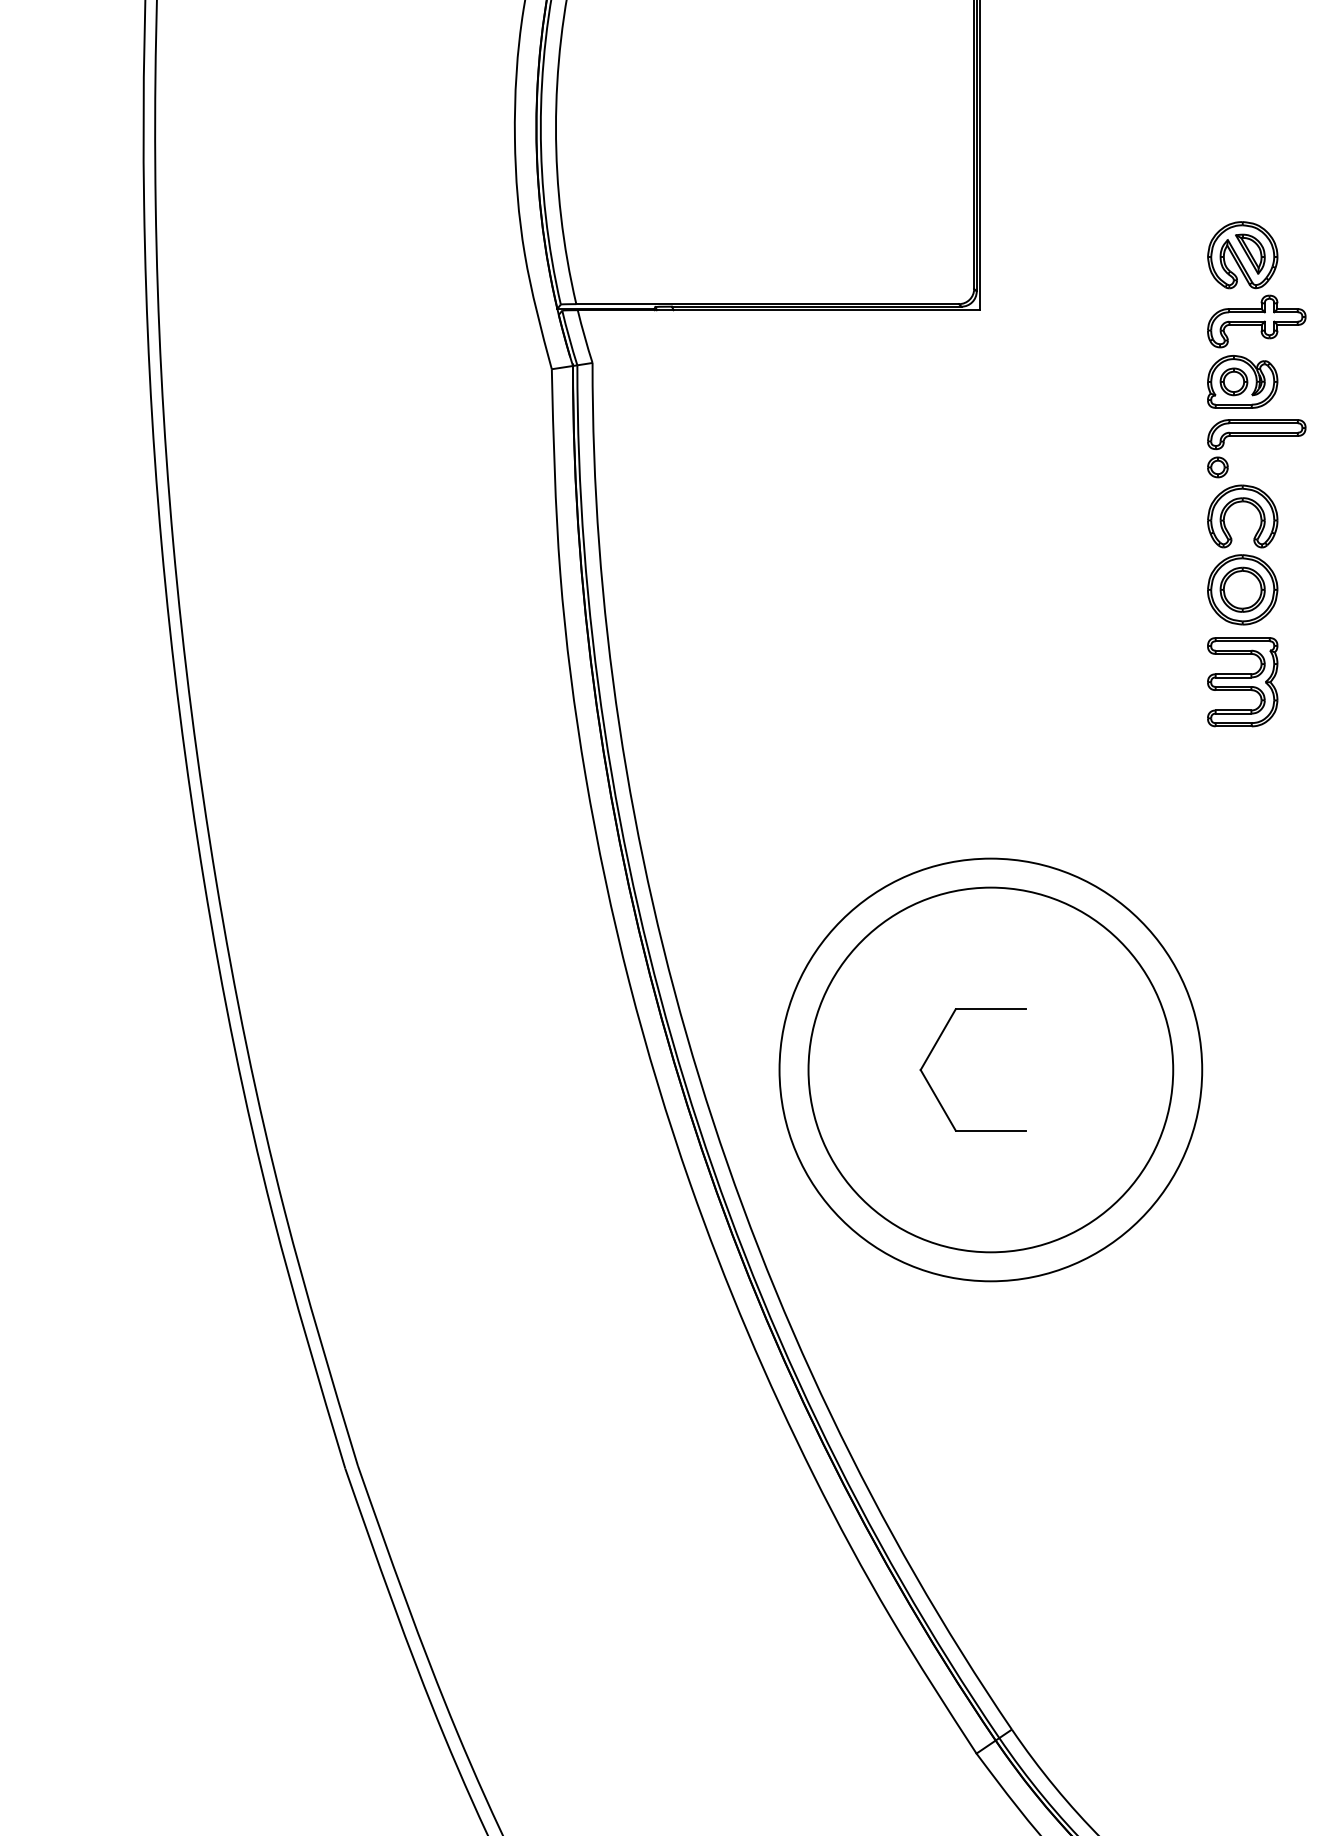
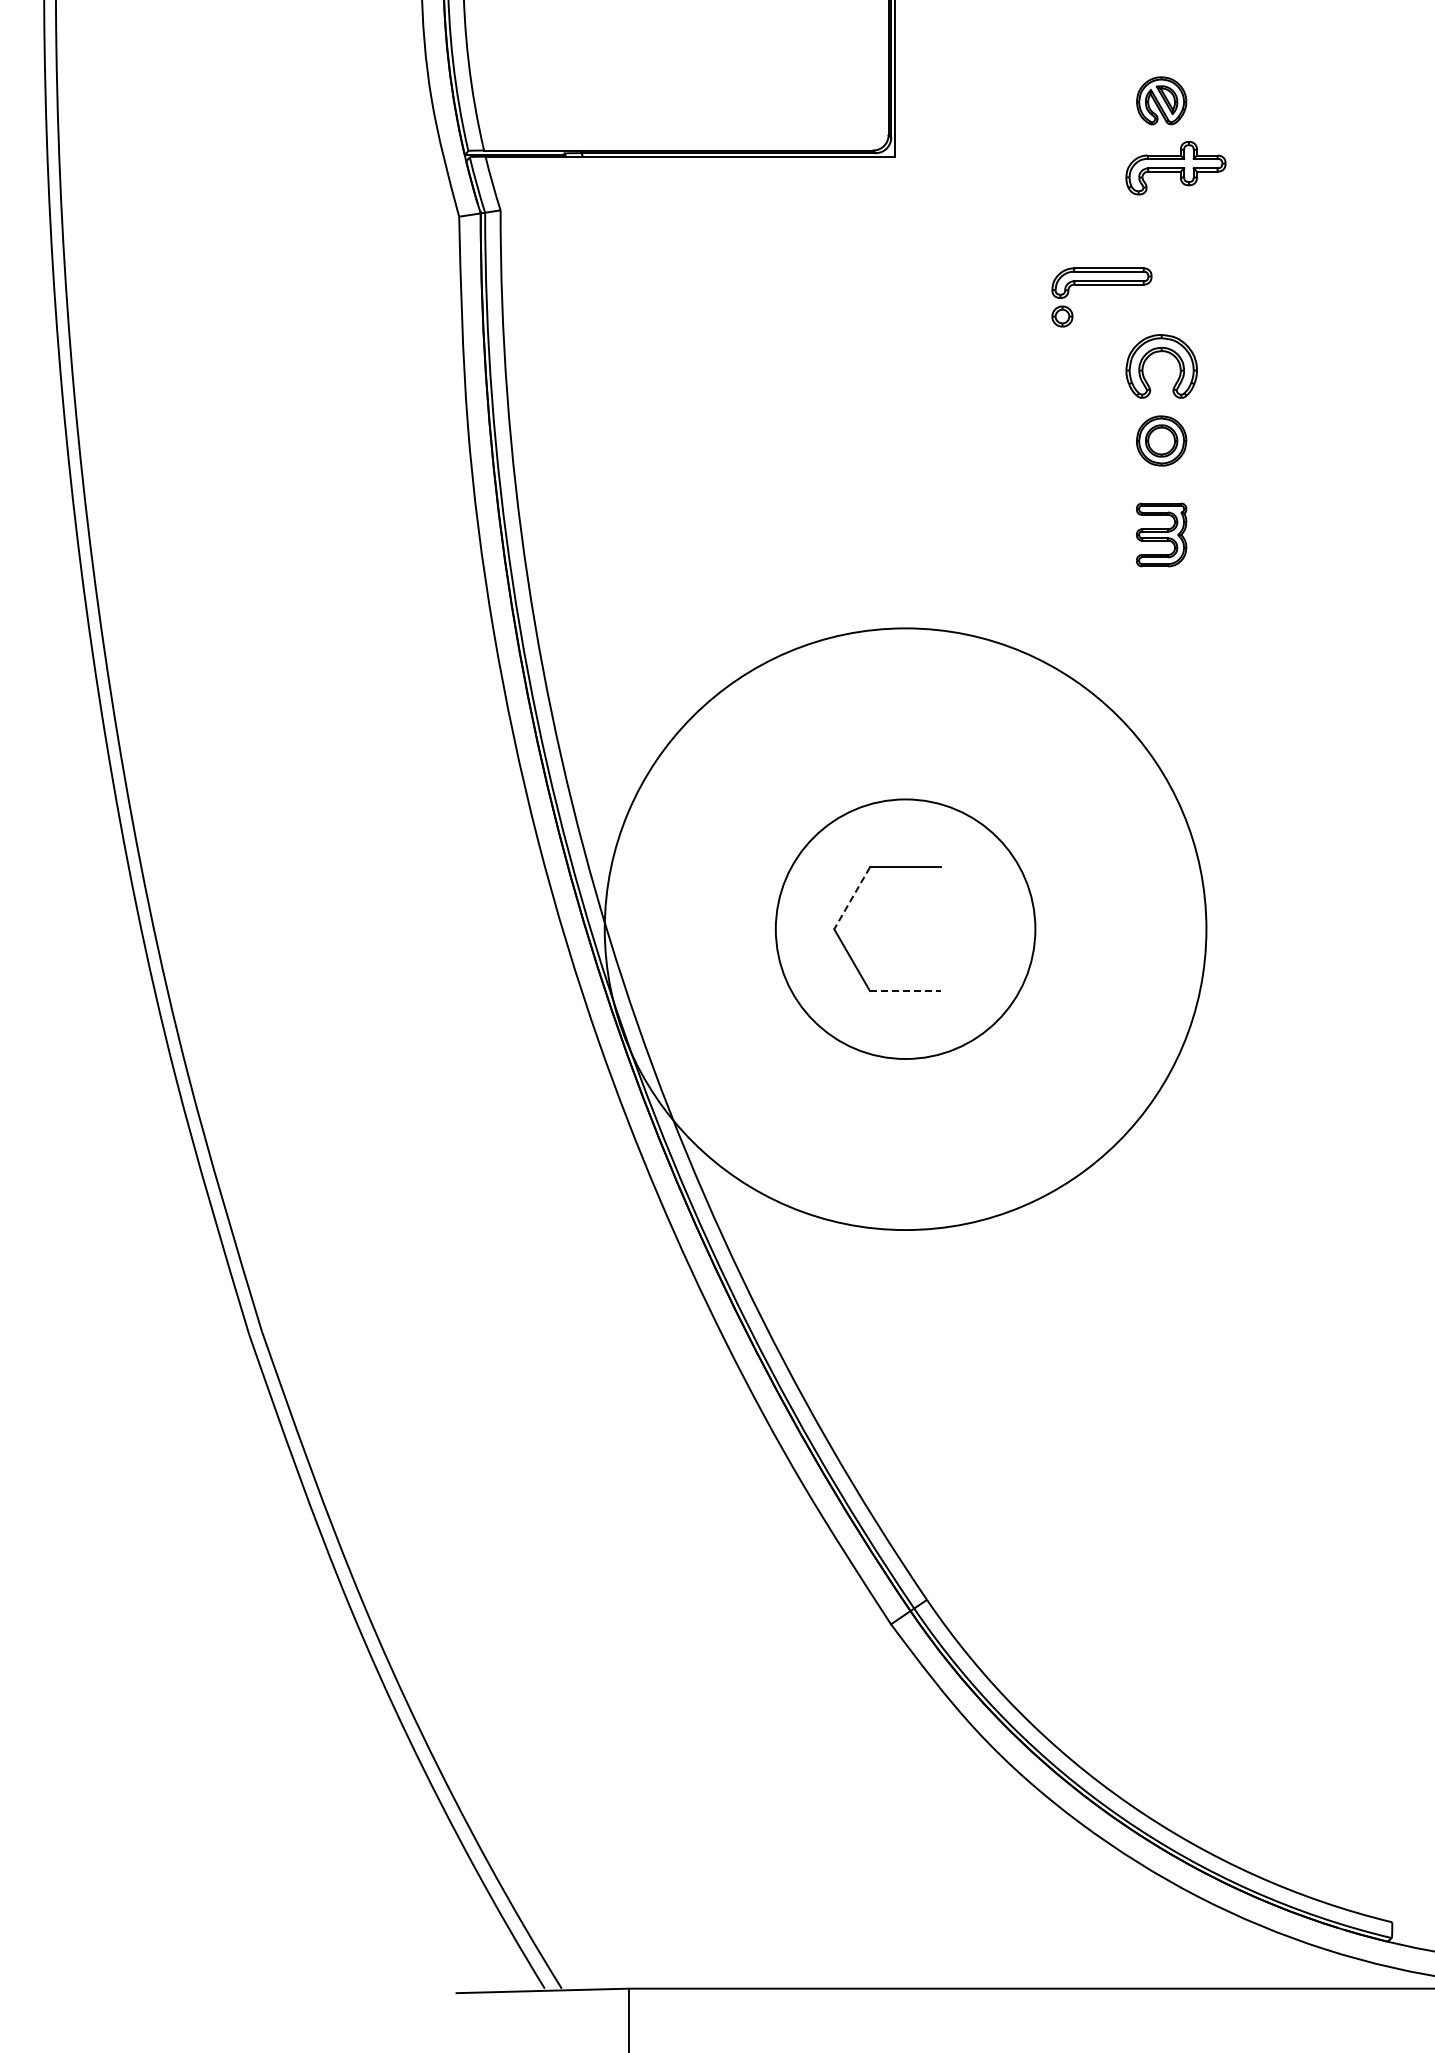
part: (1242, 254) -> (1161, 100), size x0.7
part: (1242, 381) -> (1161, 229), removed
part: (1256, 436) -> (1101, 285), moved
part: (1242, 589) -> (1161, 440), size x0.7
part: (1242, 681) -> (1161, 534), size x0.7
line: (938, 1039) -> (852, 898), solid -> dashed
circle: (990, 1069) -> (905, 928), size x0.7
circle: (990, 1070) -> (905, 929), size x1.4
line: (990, 1131) -> (905, 991), solid -> dashed

